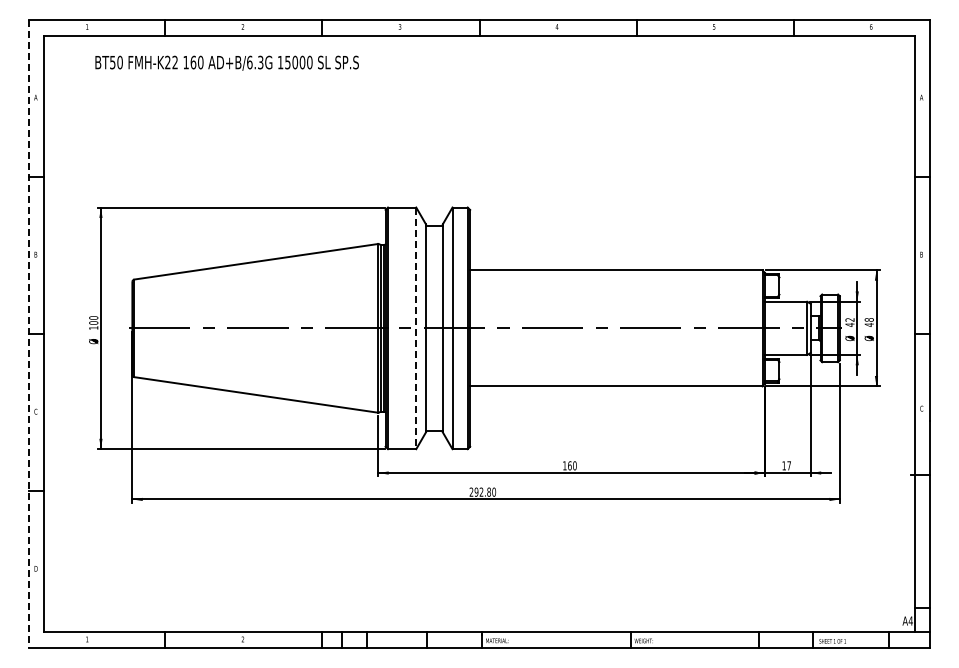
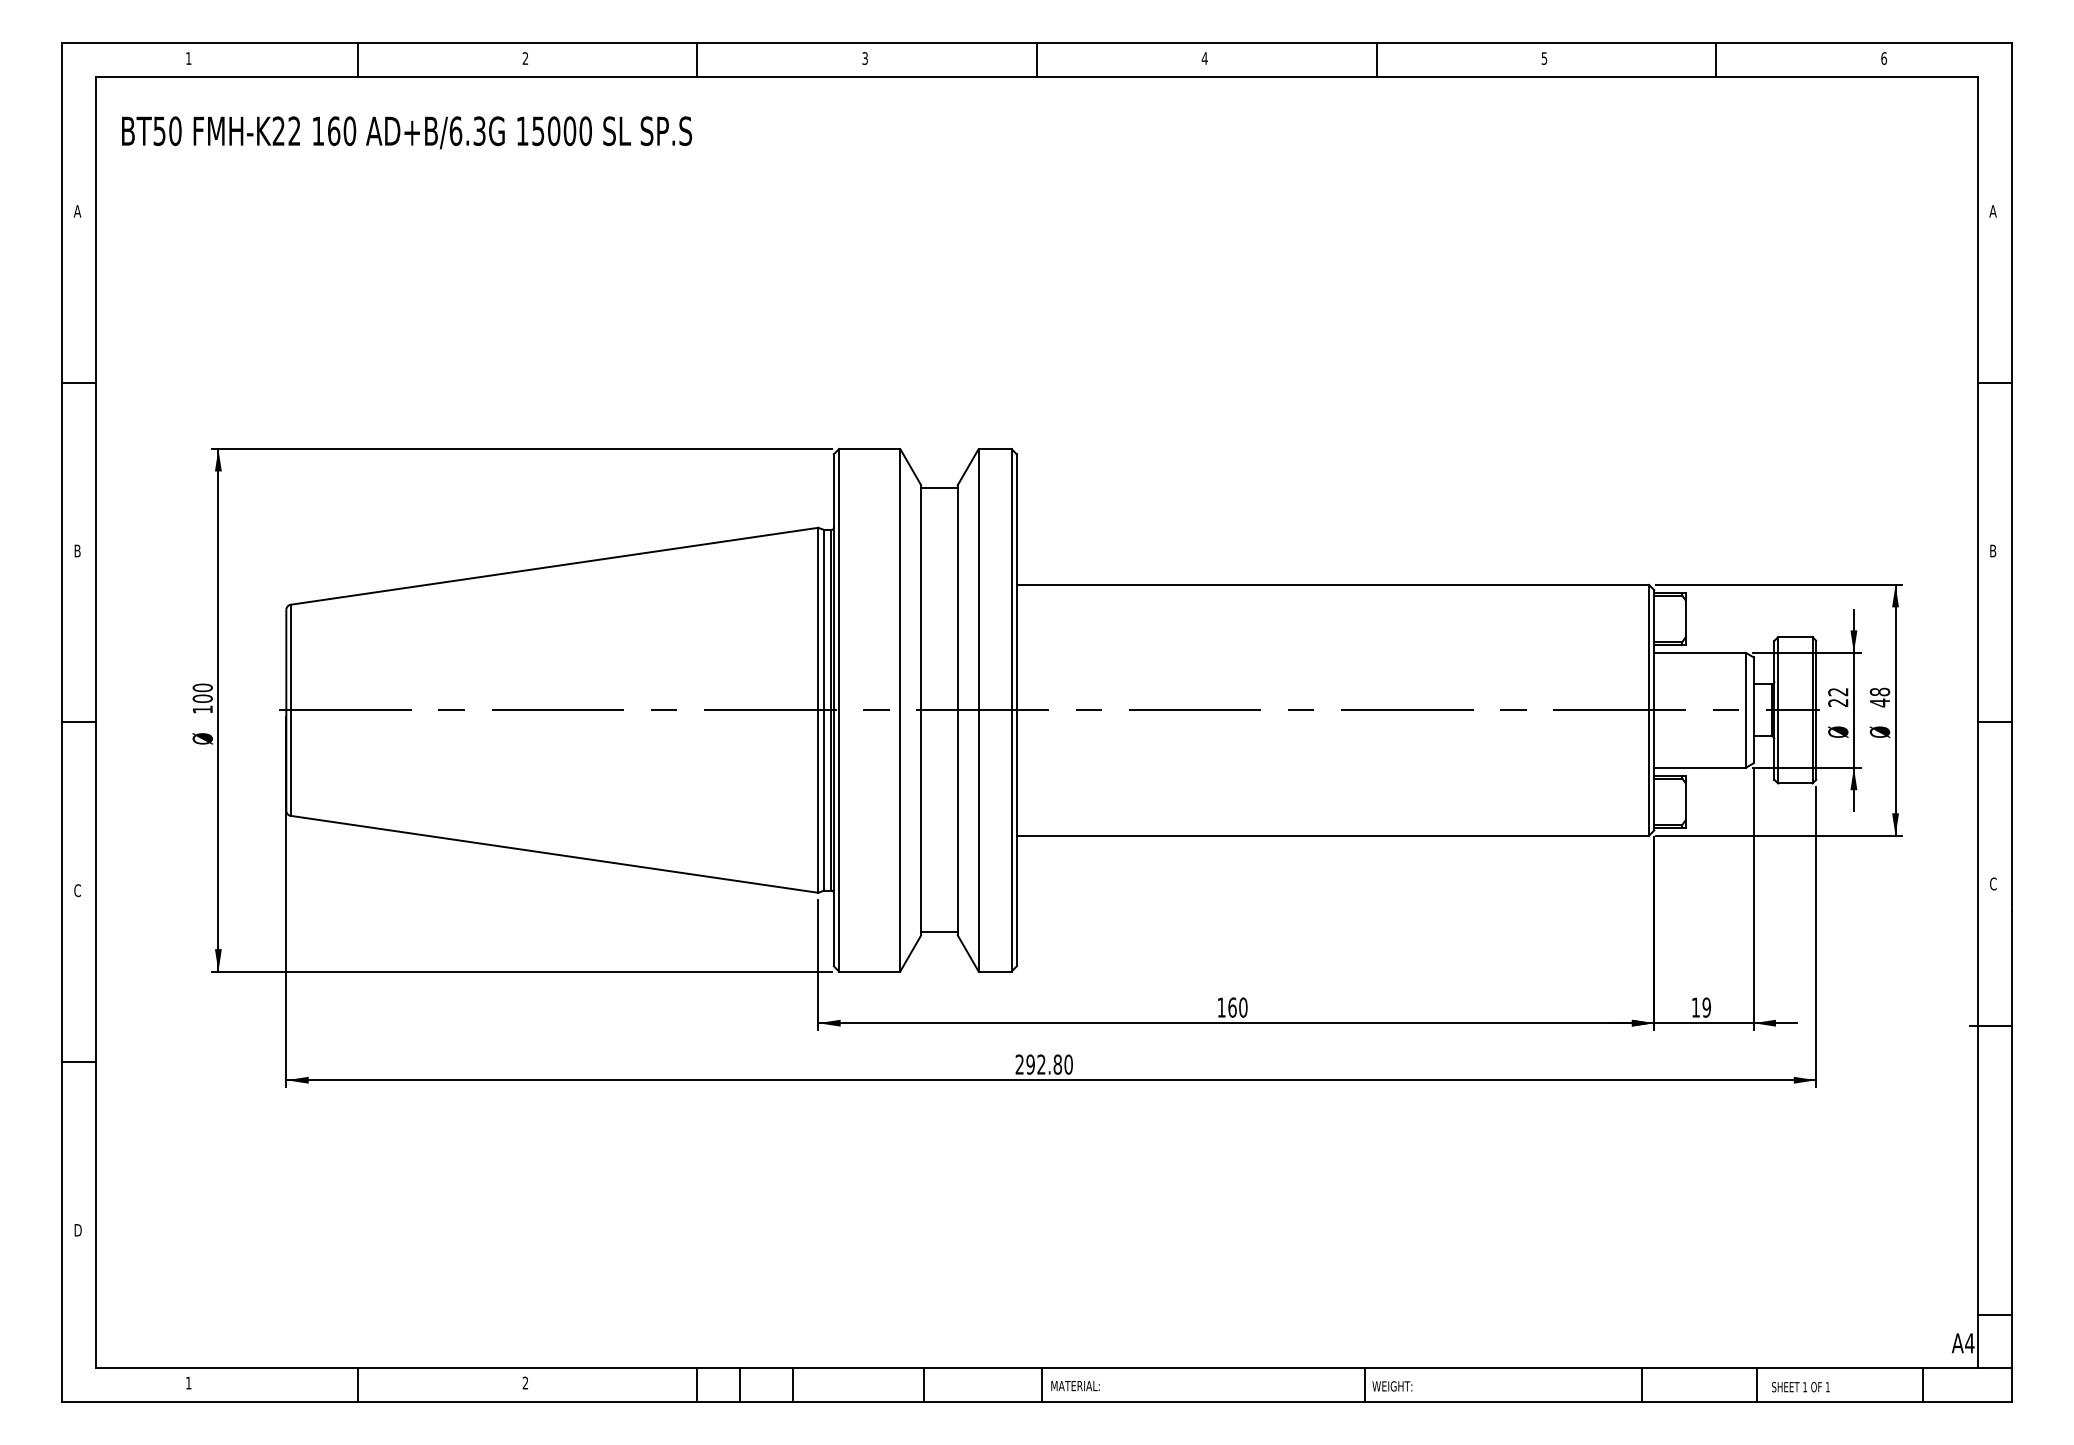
text: (226, 62) -> (405, 131), moved
text: (849, 324) -> (1837, 701), 42 -> 22
line: (416, 328) -> (900, 710), dashed -> solid
line: (28, 334) -> (61, 723), dashed -> solid
text: (789, 465) -> (1707, 1006), 17 -> 19

